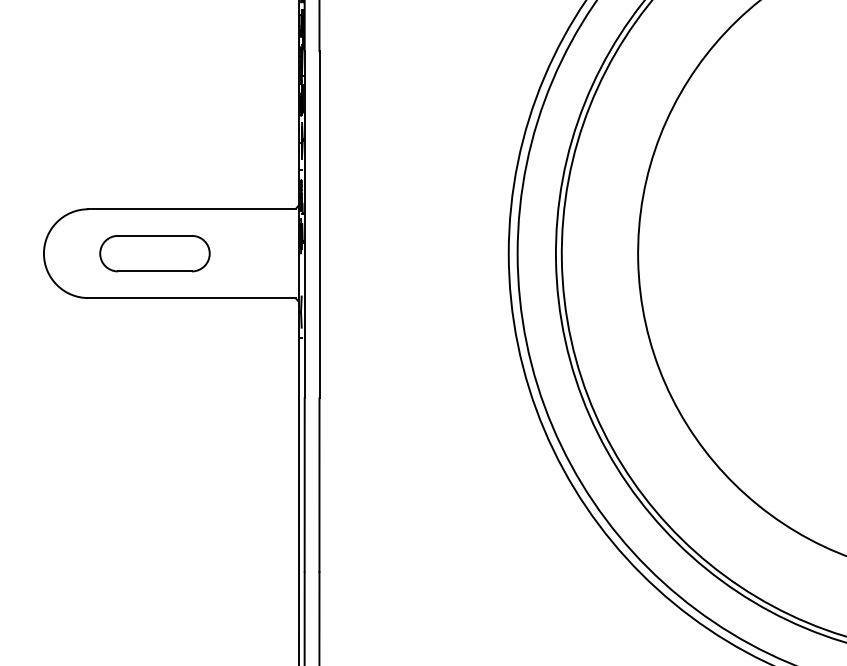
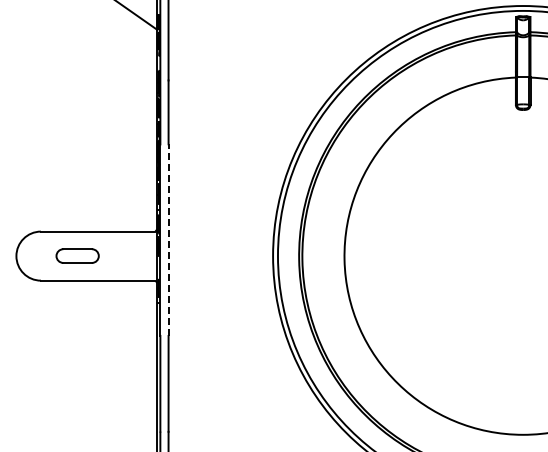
line: (319, 225) -> (168, 240), solid -> dashed
part: (154, 252) -> (77, 255), size x0.7

